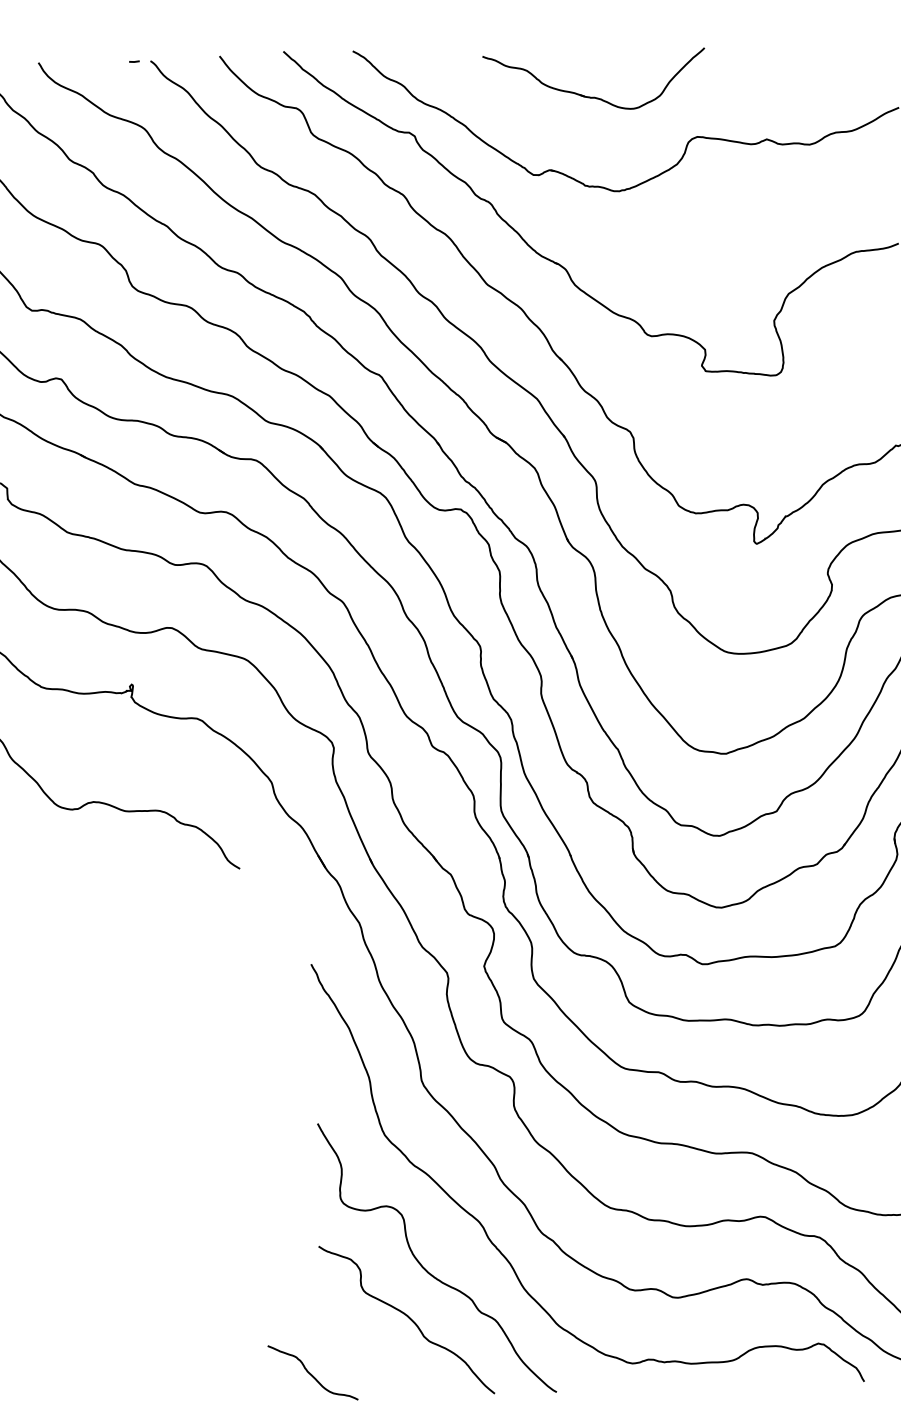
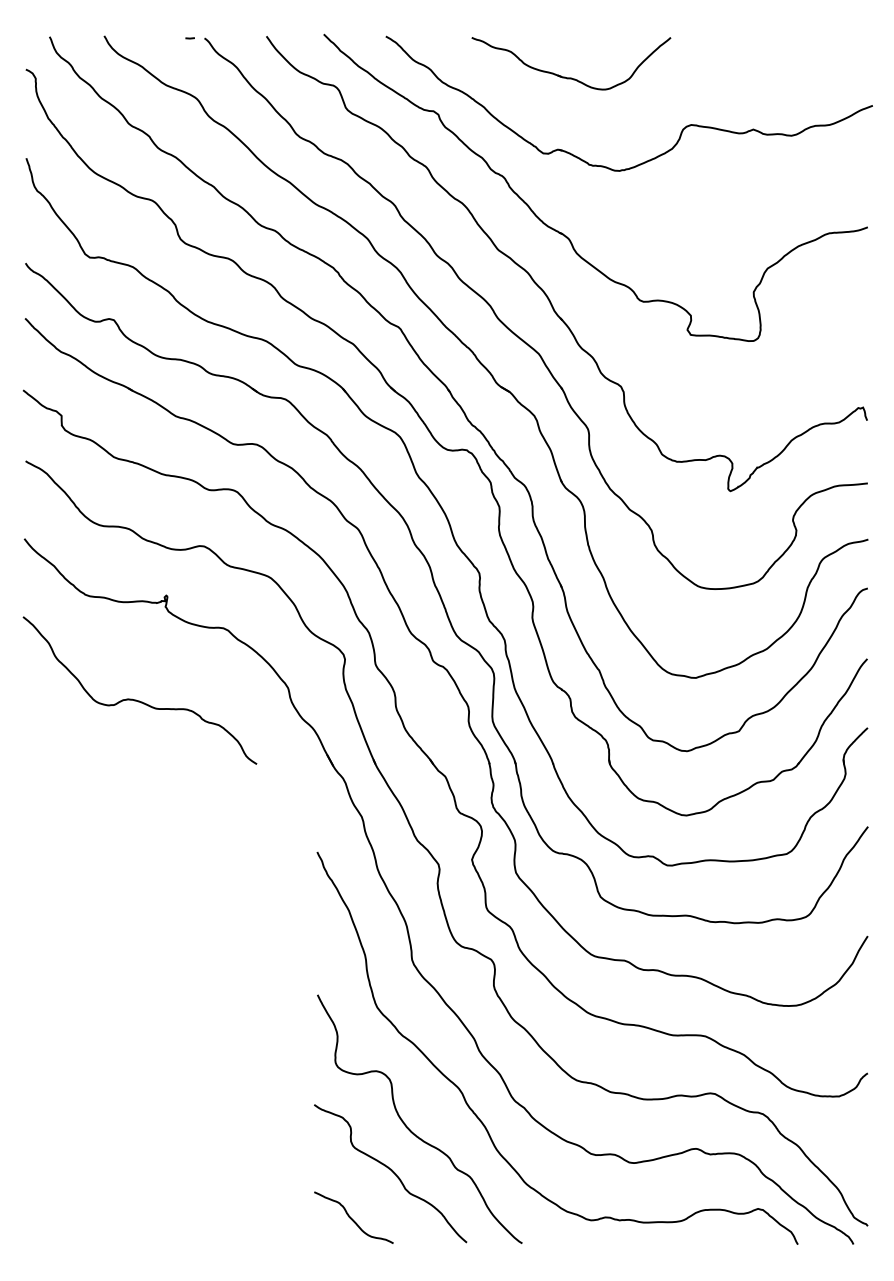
part: (595, 96) -> (571, 77), moved
curve: (311, 1373) -> (352, 1218), moved

